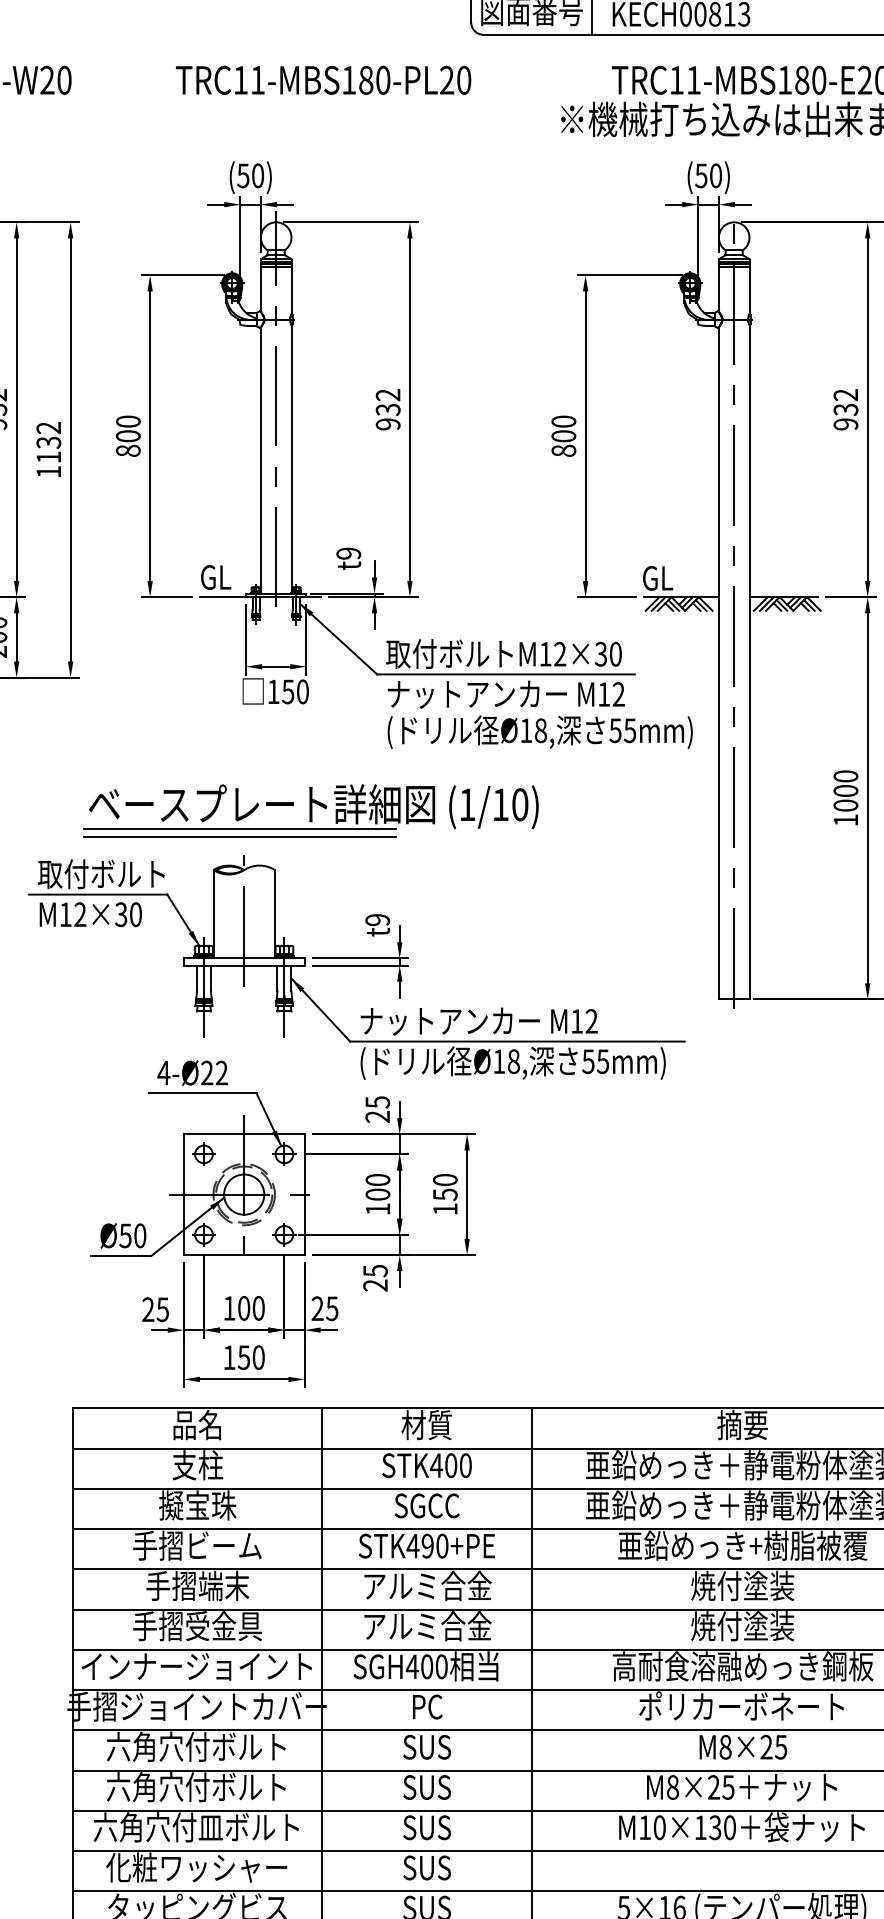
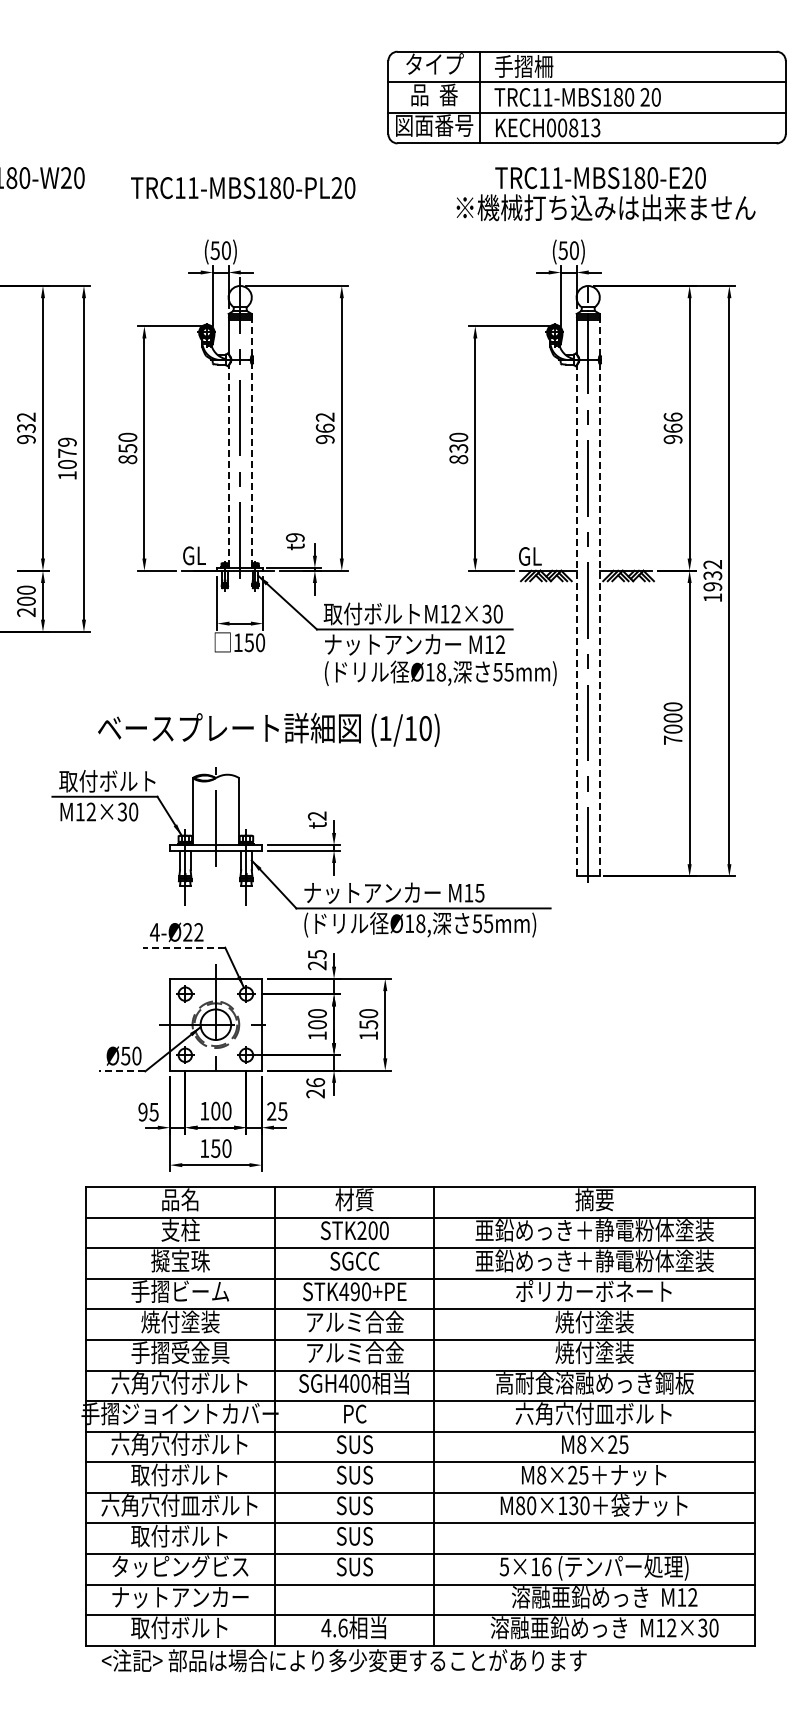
text: (323, 80) -> (243, 188), moved
line: (291, 290) -> (251, 337), solid -> dashed
line: (749, 290) -> (599, 337), solid -> dashed
text: (845, 402) -> (672, 422), 932 -> 966
text: (387, 409) -> (324, 428), 932 -> 962
text: (127, 436) -> (127, 448), 800 -> 850
text: (563, 436) -> (458, 448), 800 -> 830
text: (48, 441) -> (67, 452), 1132 -> 1079
line: (291, 458) -> (251, 465), solid -> dashed
line: (260, 459) -> (228, 466), solid -> dashed
line: (749, 661) -> (599, 619), solid -> dashed
line: (718, 662) -> (576, 620), solid -> dashed
text: (846, 819) -> (673, 739), 1000 -> 7000
line: (239, 828) -> (212, 746), removed
line: (239, 837) -> (212, 753), removed
text: (377, 919) -> (317, 815), t9 -> t2
text: (591, 1020) -> (479, 892), M12 -> M15
line: (202, 1092) -> (184, 947), solid -> dashed
line: (121, 1256) -> (122, 1071), solid -> dashed
text: (375, 1270) -> (315, 1082), 25 -> 26
text: (147, 1310) -> (142, 1112), 25 -> 95
text: (435, 1465) -> (361, 1230), STK400 -> STK200
text: (742, 1545) -> (594, 1291), 亜鉛めっき+樹脂被覆 -> ポリカーボネート
text: (197, 1585) -> (180, 1321), 手摺端末 -> 焼付塗装
text: (196, 1666) -> (179, 1383), インナージョイント -> 六角穴付ボルト
text: (729, 1706) -> (584, 1413), ポリカーボネート -> 六角穴付皿ボルト
text: (196, 1786) -> (179, 1474), 六角穴付ボルト -> 取付ボルト
text: (645, 1827) -> (520, 1505), M10×130 -> M80×130
text: (196, 1866) -> (179, 1535), 化粧ワッシャー -> 取付ボルト

